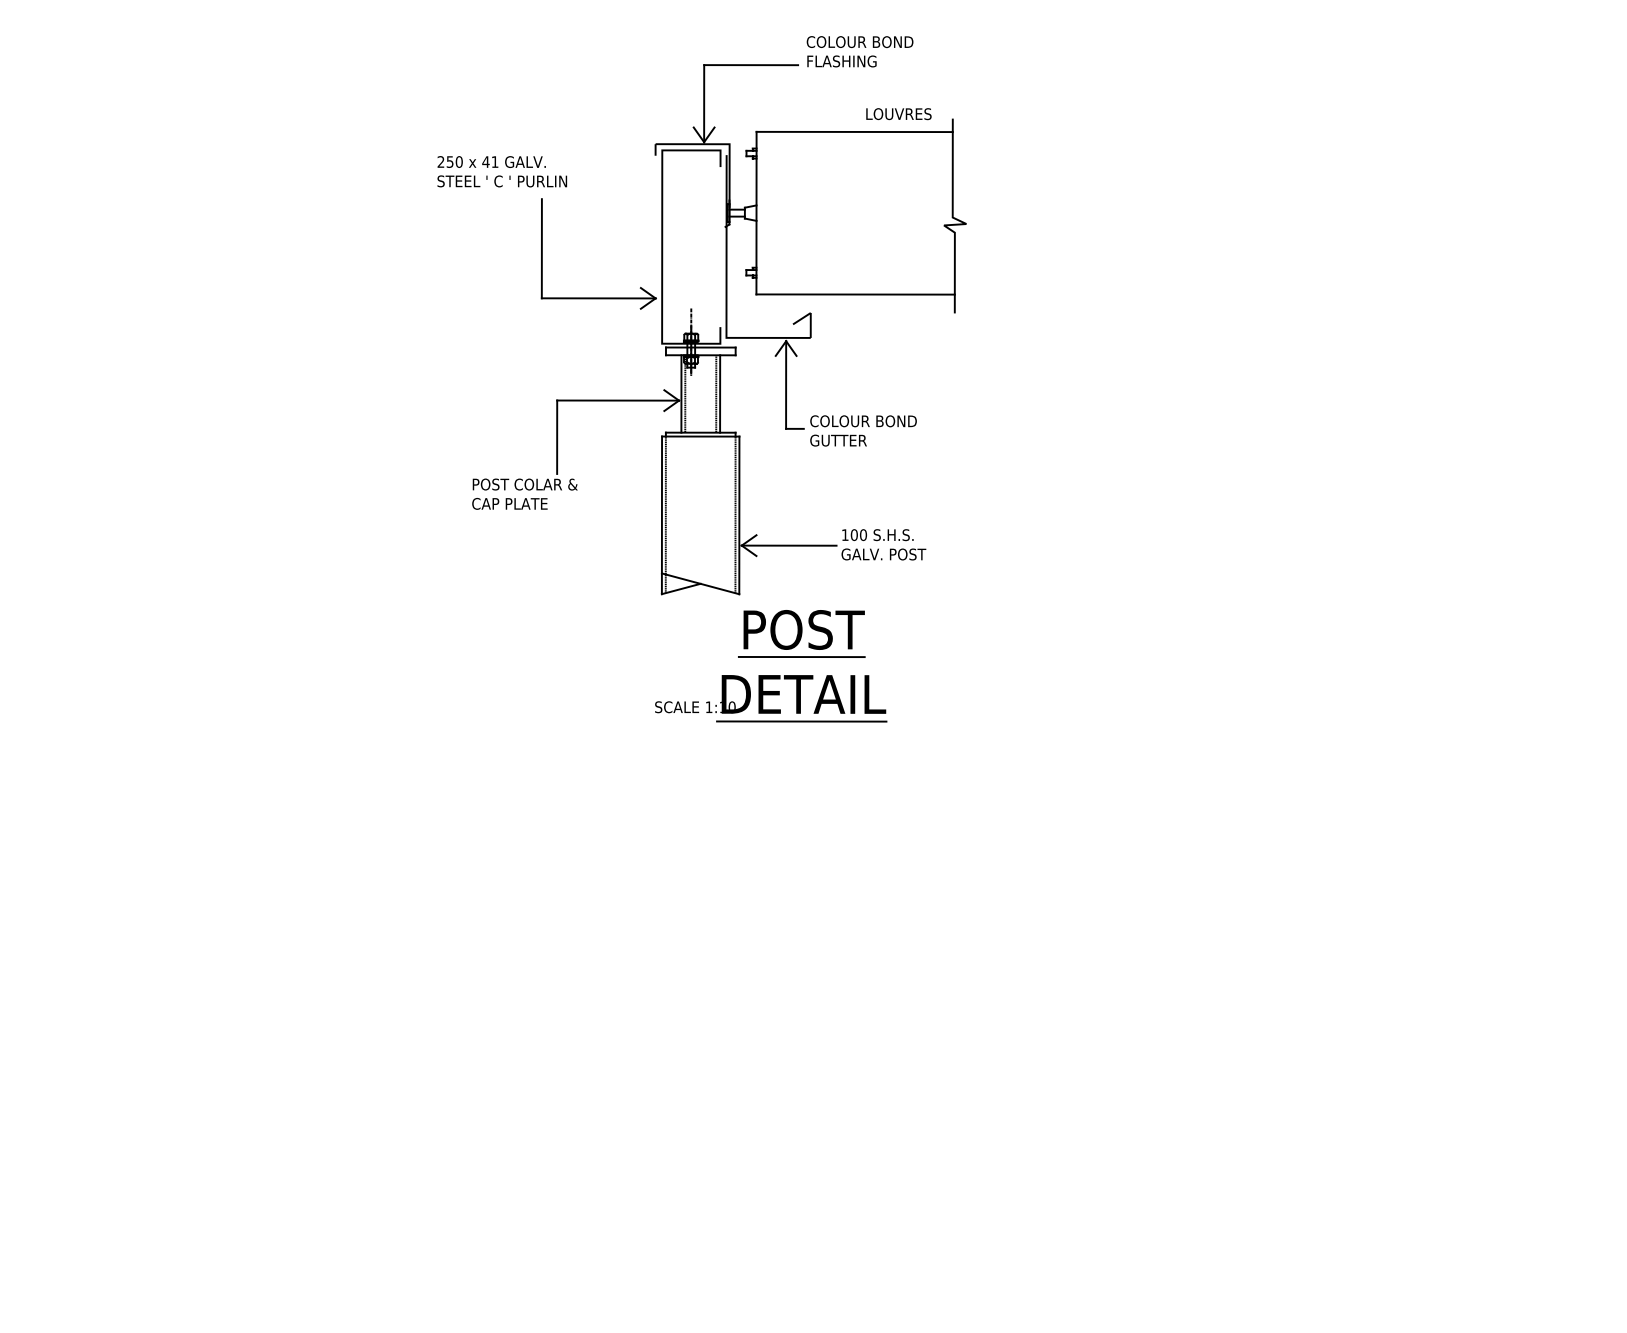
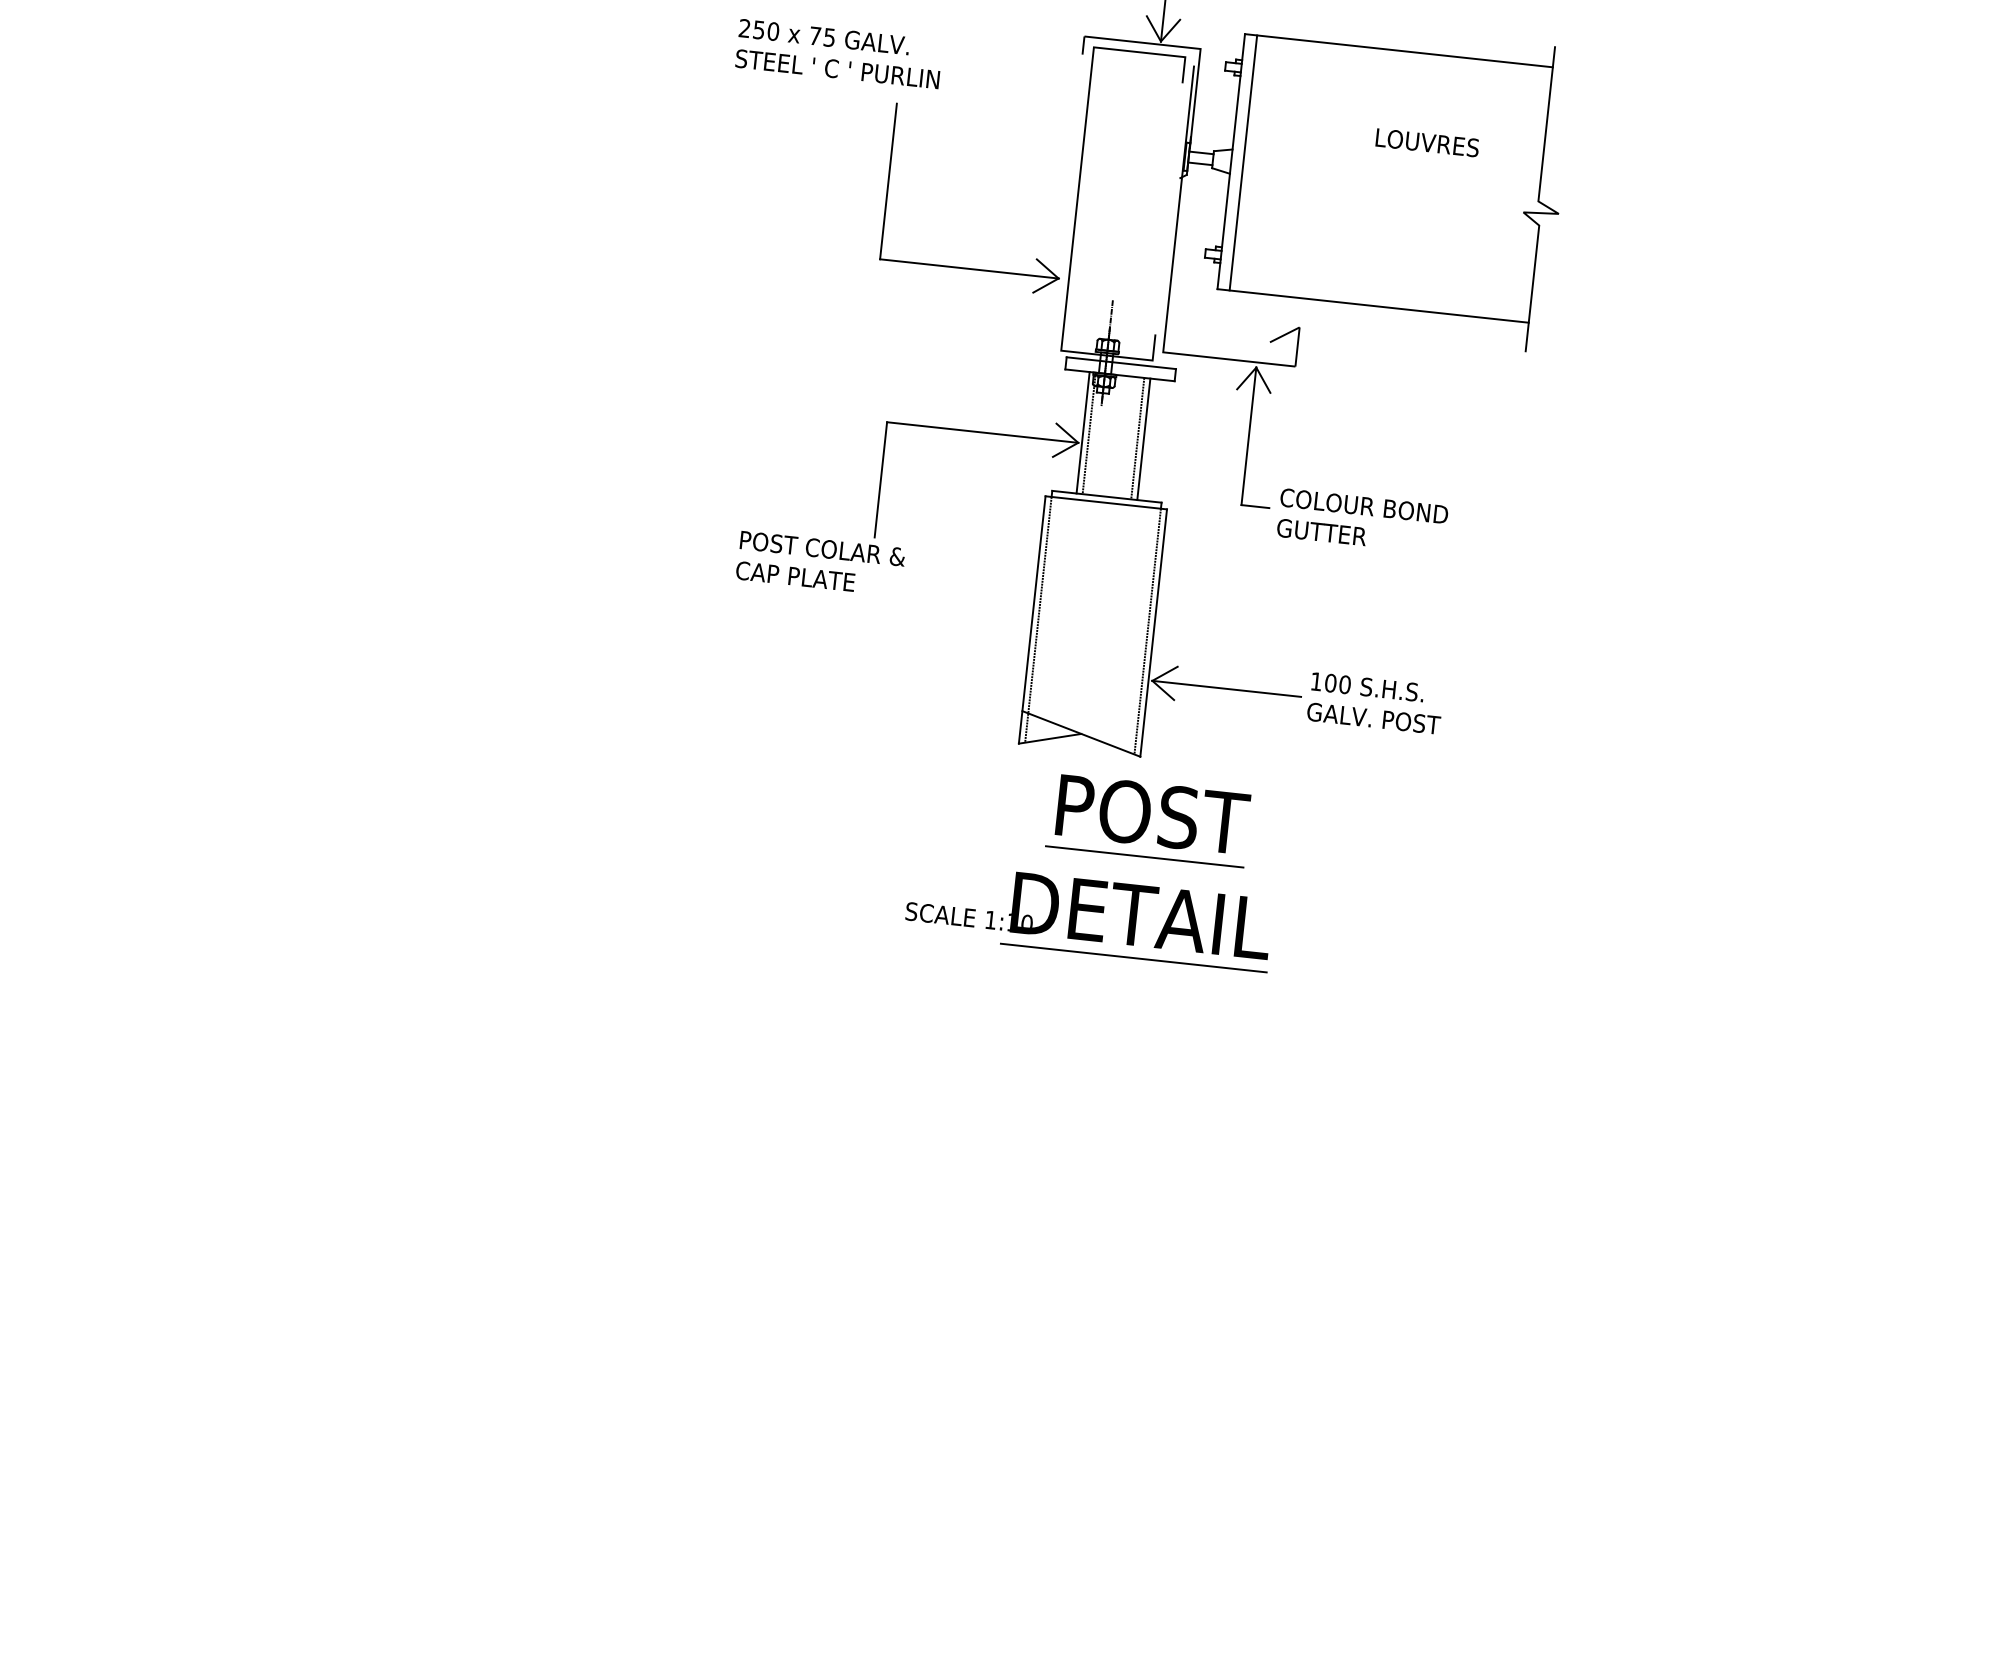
text: (898, 114) -> (1426, 143), moved
text: (490, 161) -> (822, 35), 41 -> 75
line: (764, 212) -> (1243, 161), added
part: (771, 657) -> (1097, 852), moved

